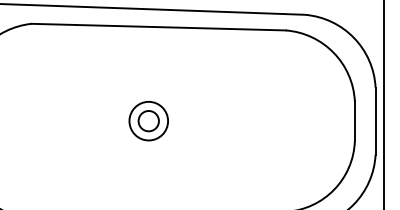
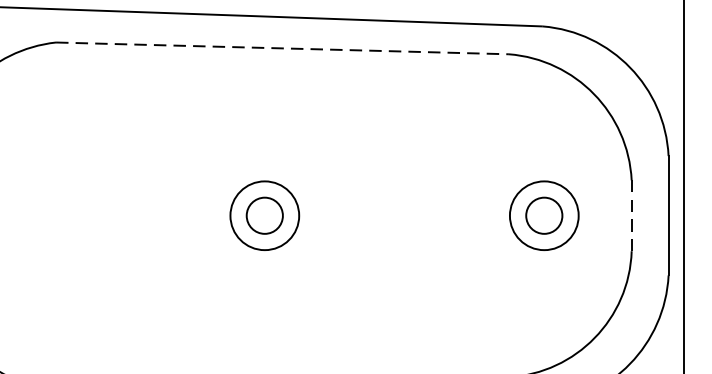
line: (159, 27) -> (283, 49), solid -> dashed
part: (305, 121) -> (543, 216), added
line: (354, 121) -> (631, 216), solid -> dashed

